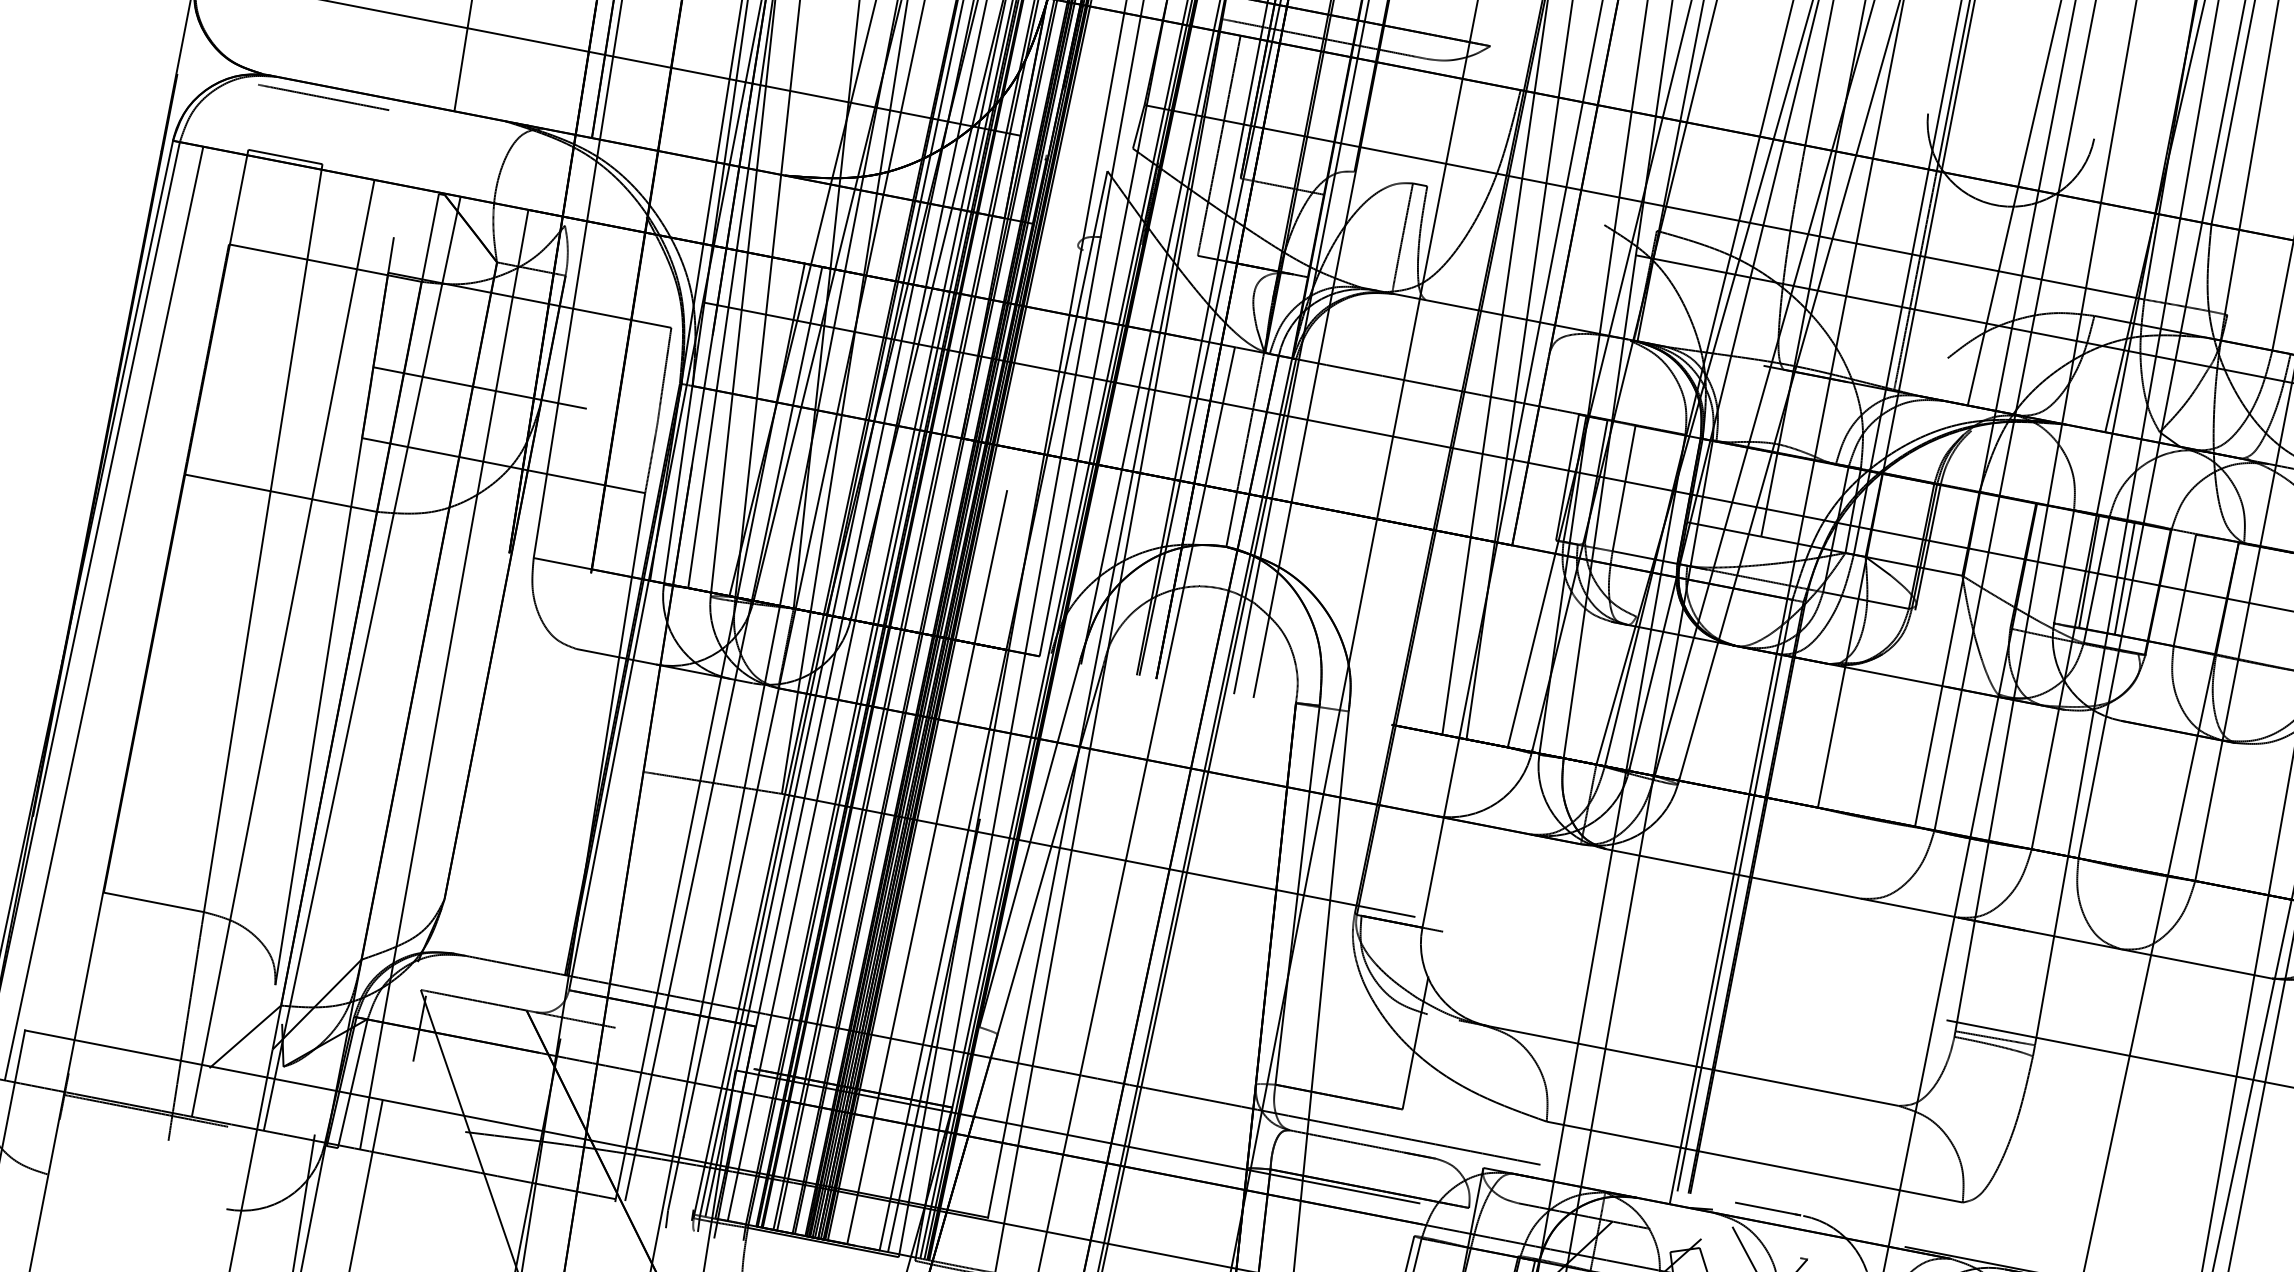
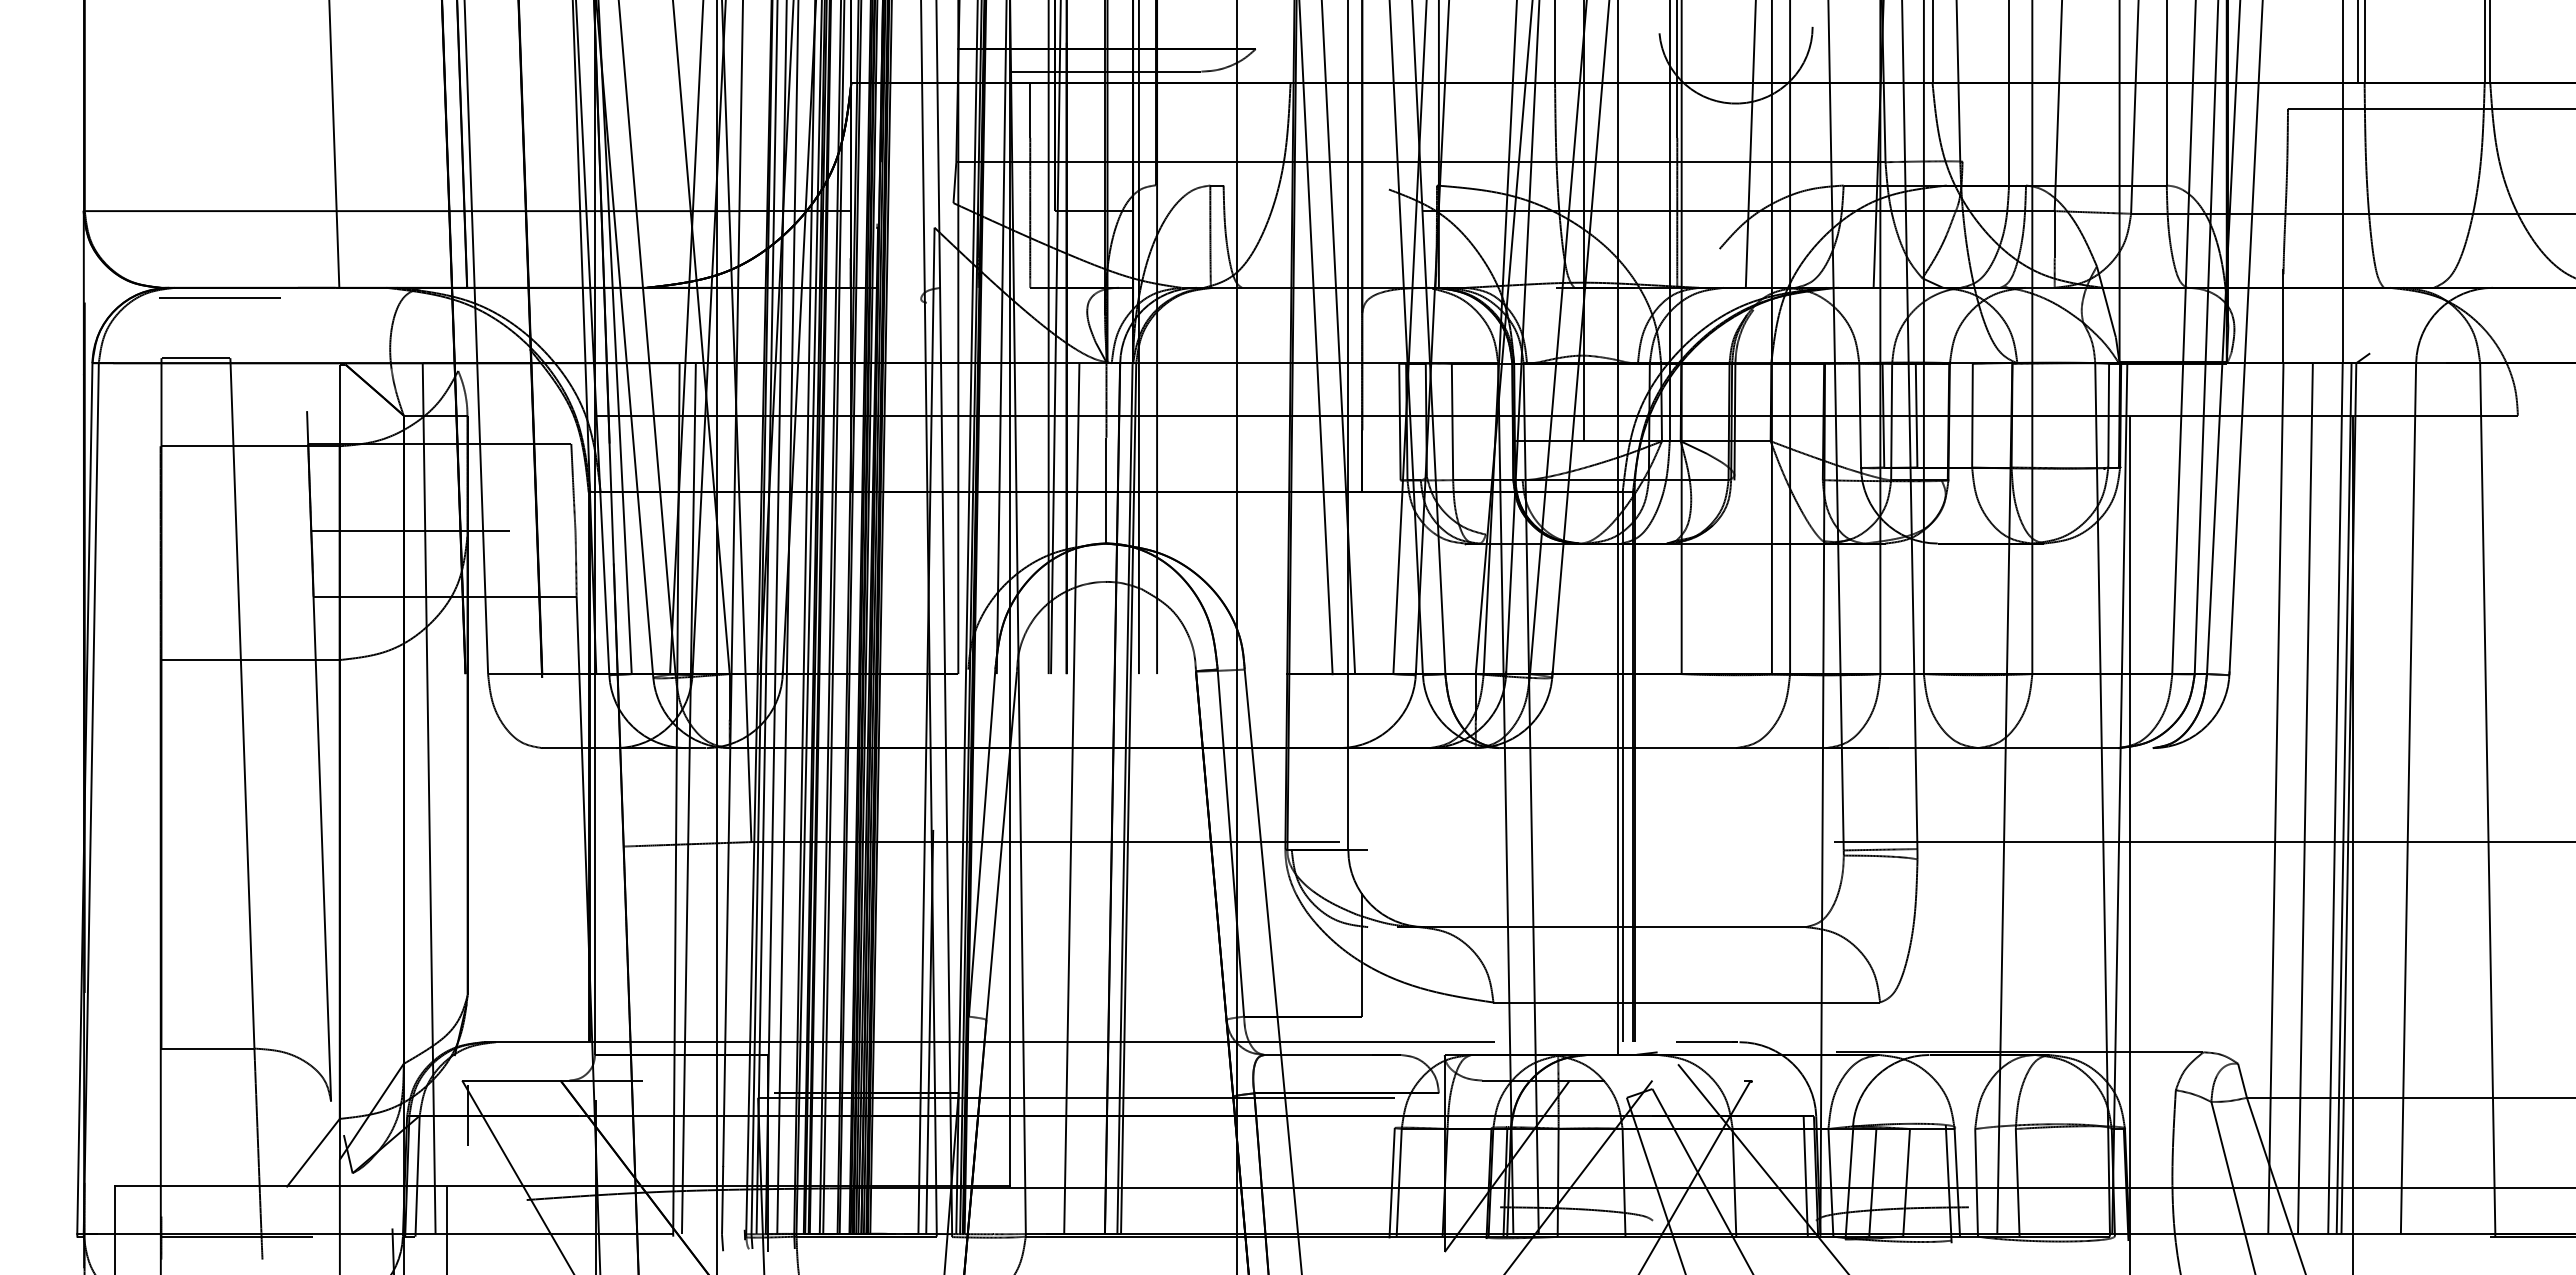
line: (103, 613) -> (112, 798), removed
line: (283, 648) -> (279, 798), removed
line: (361, 663) -> (352, 798), removed
line: (927, 866) -> (894, 881), removed

